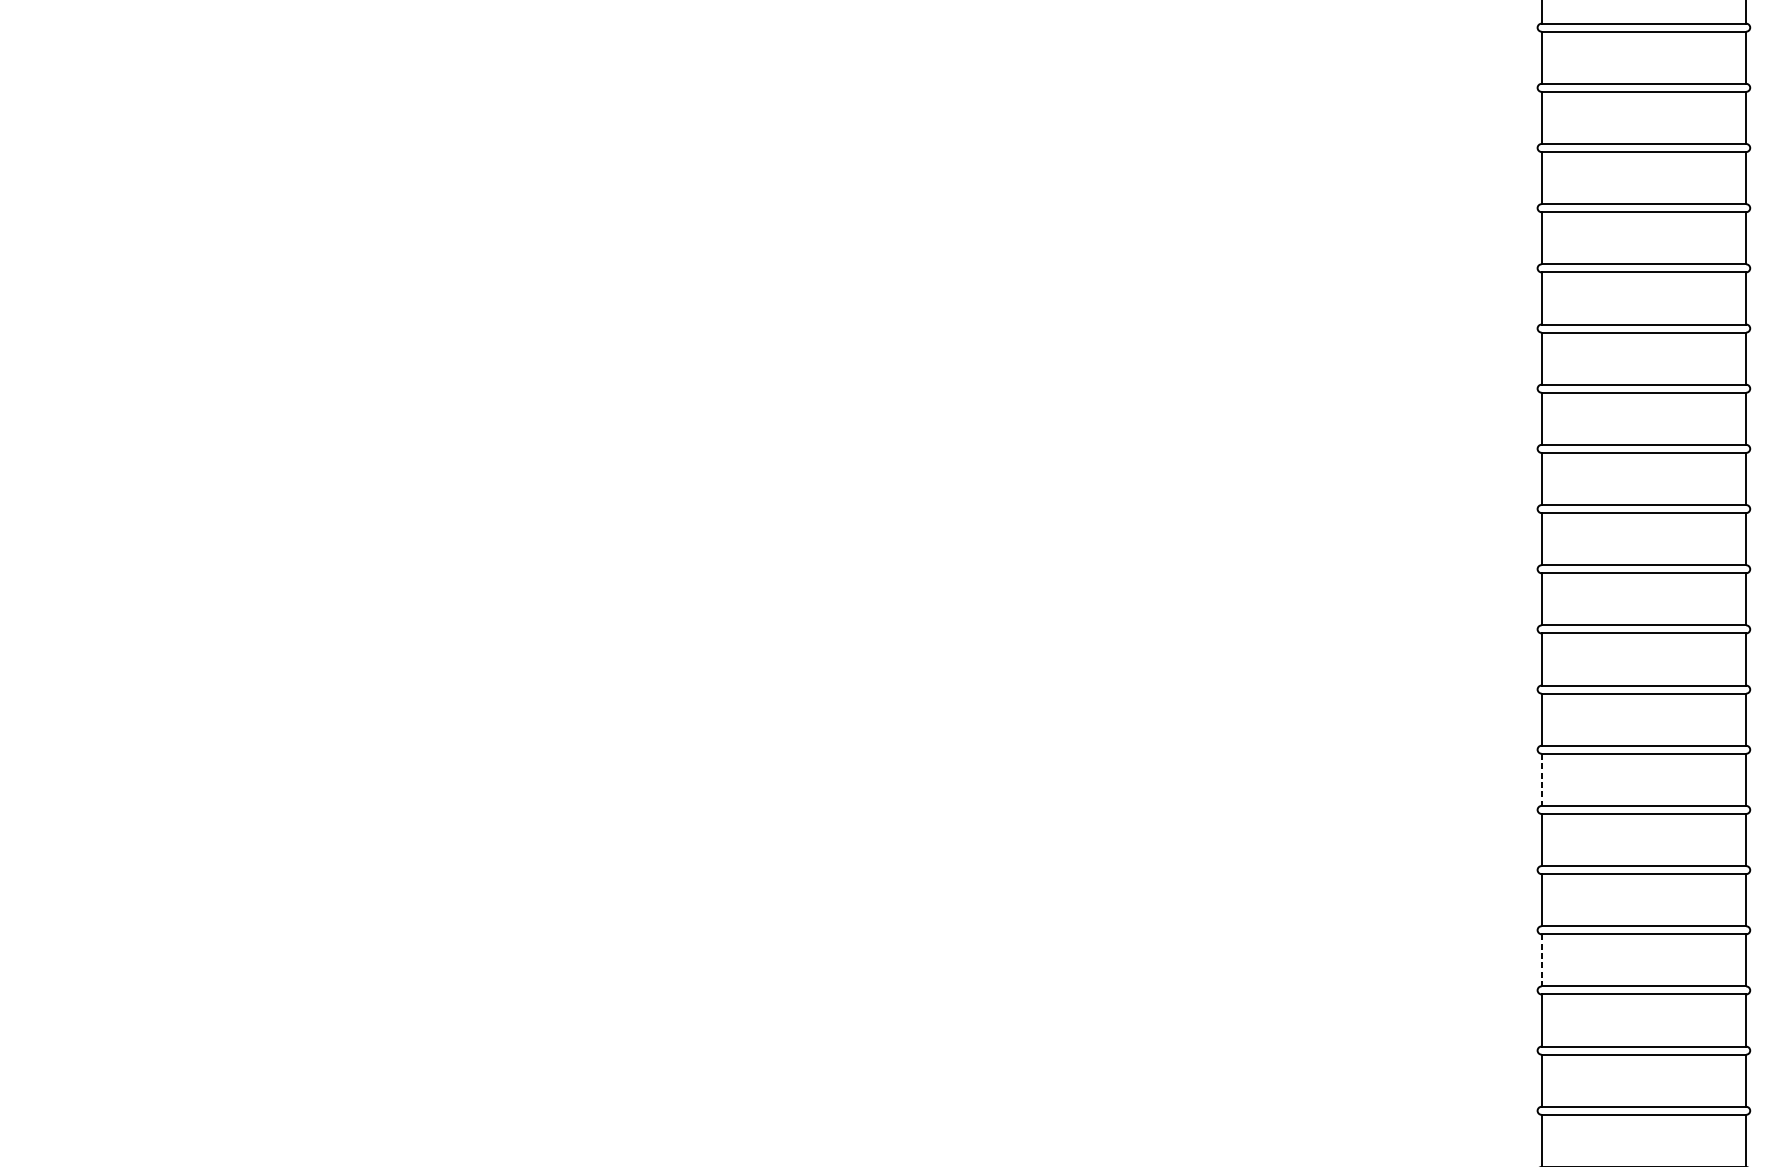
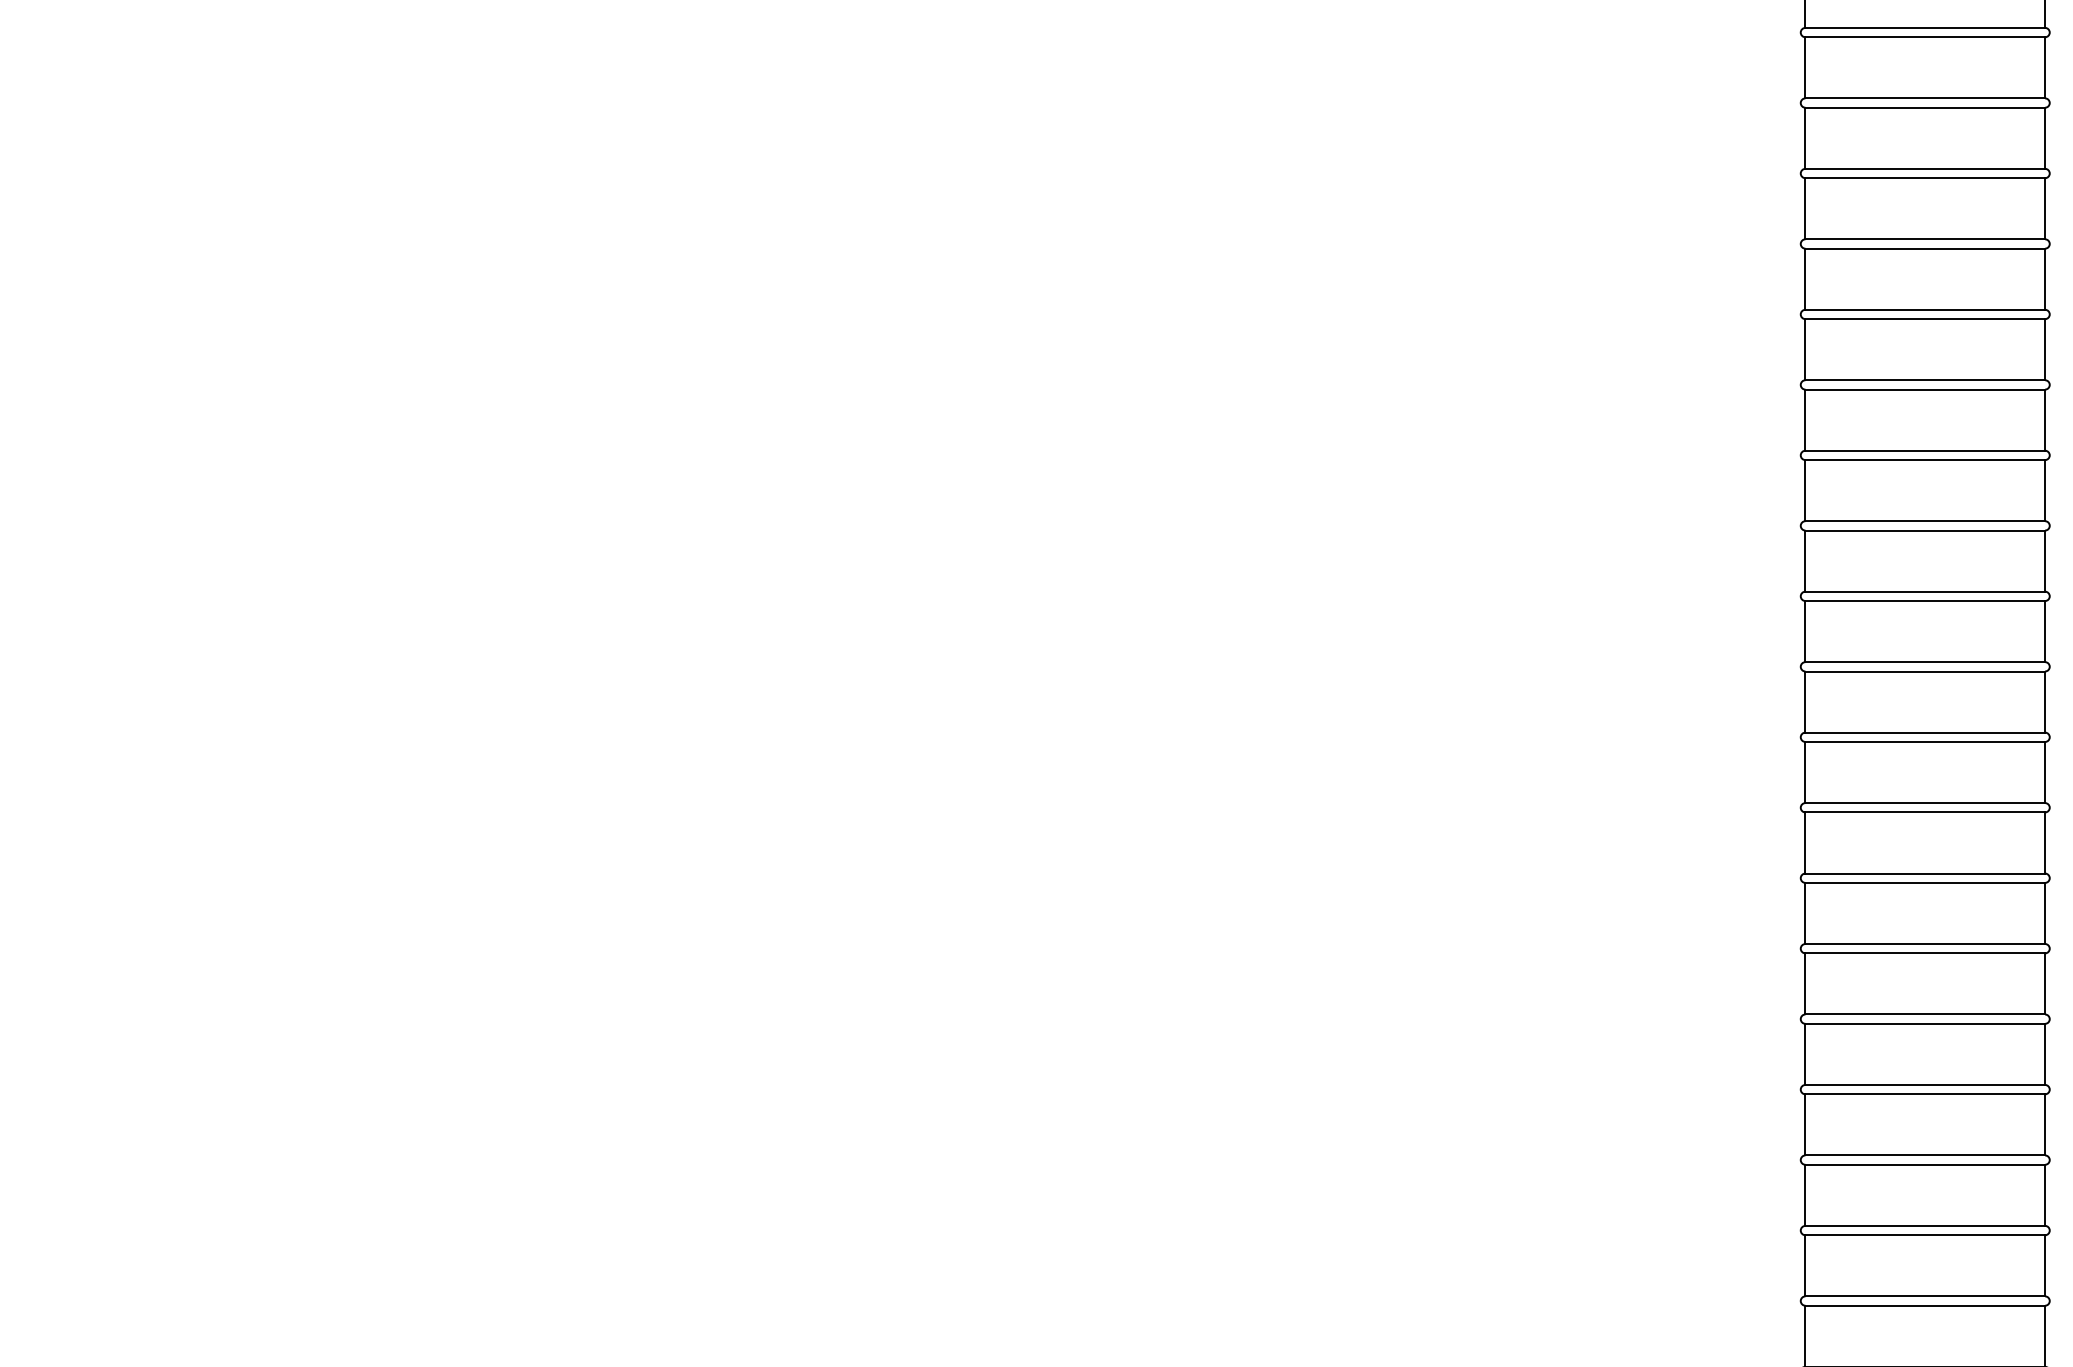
line: (1541, 779) -> (1805, 913), dashed -> solid
line: (1541, 960) -> (1805, 1124), dashed -> solid

